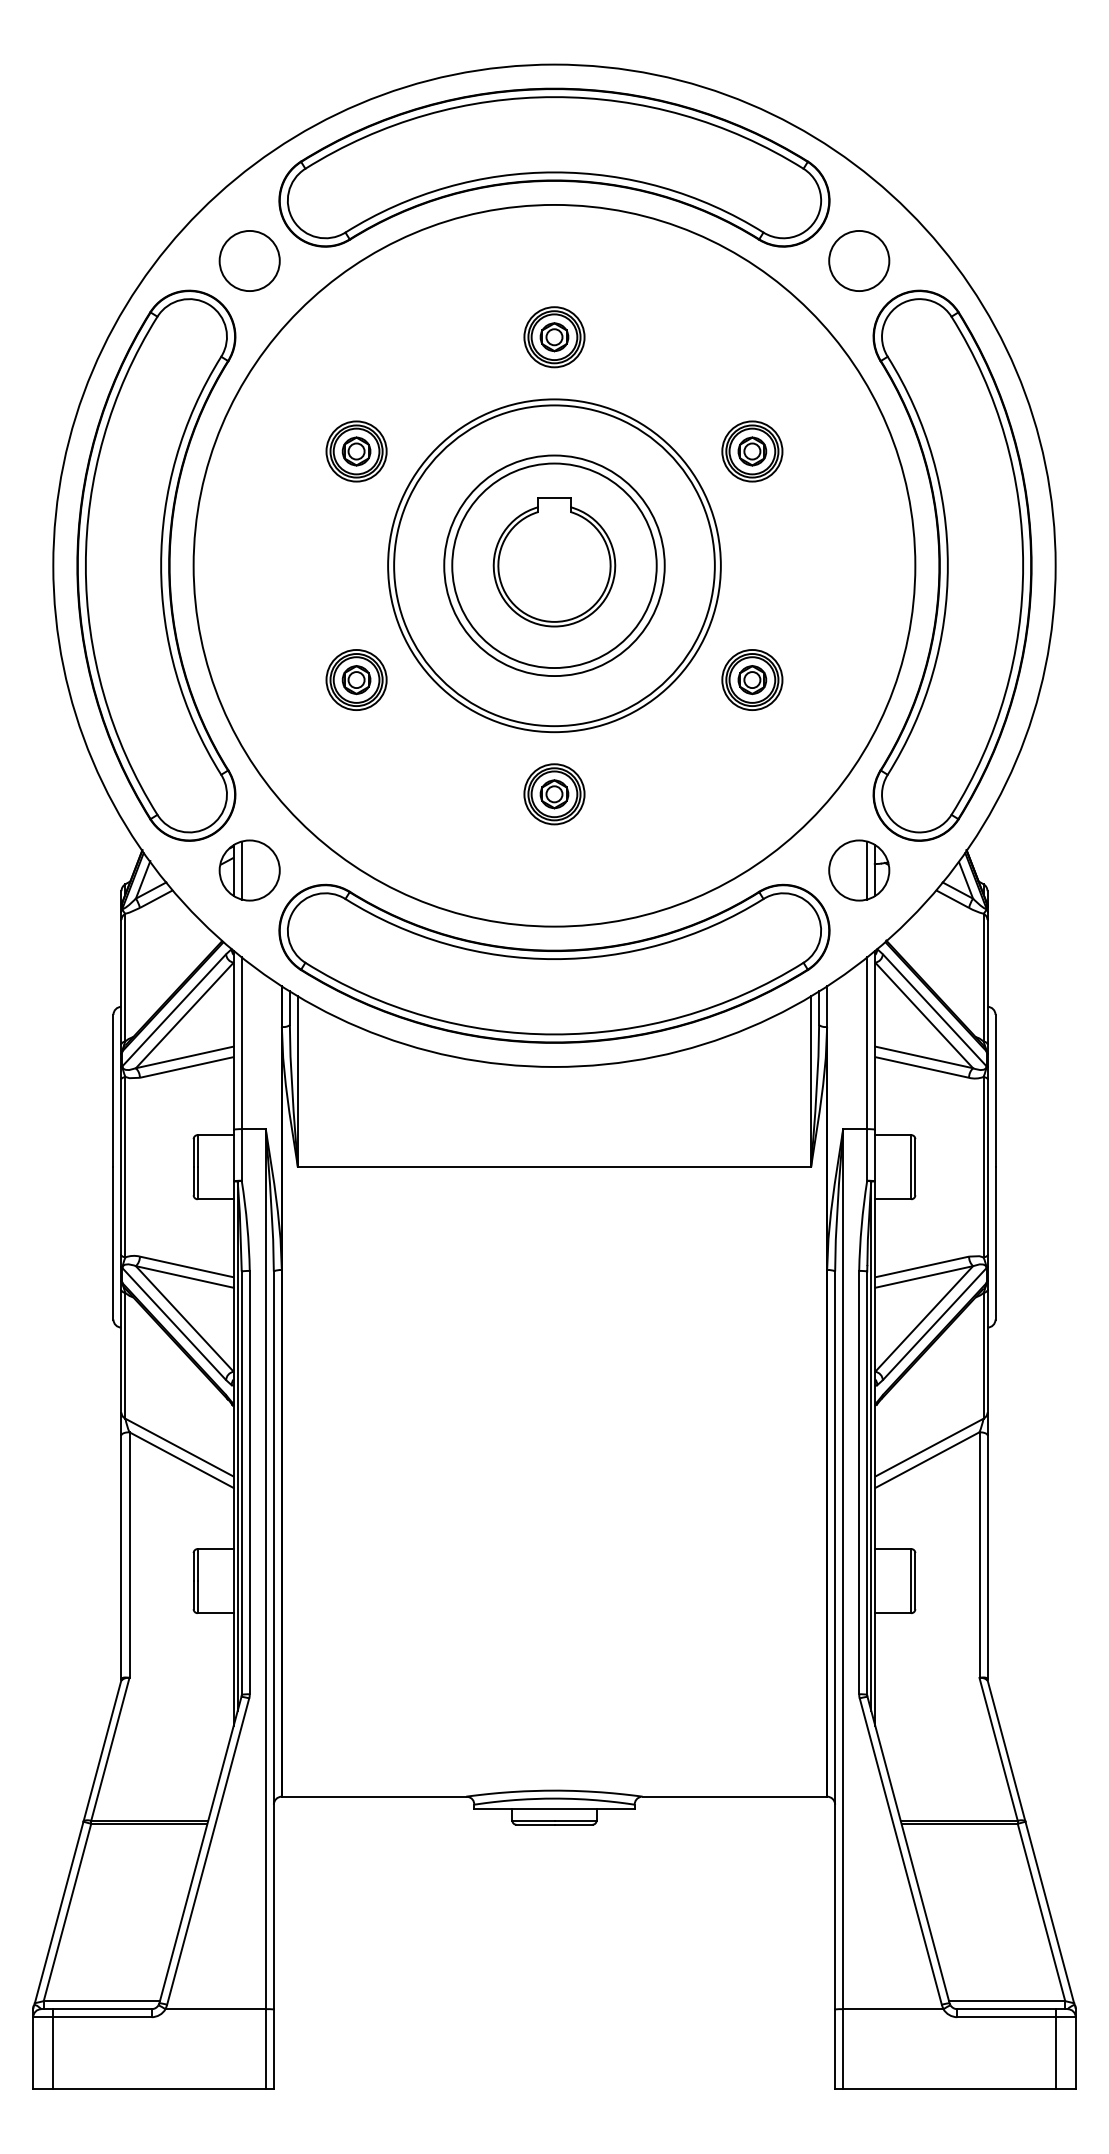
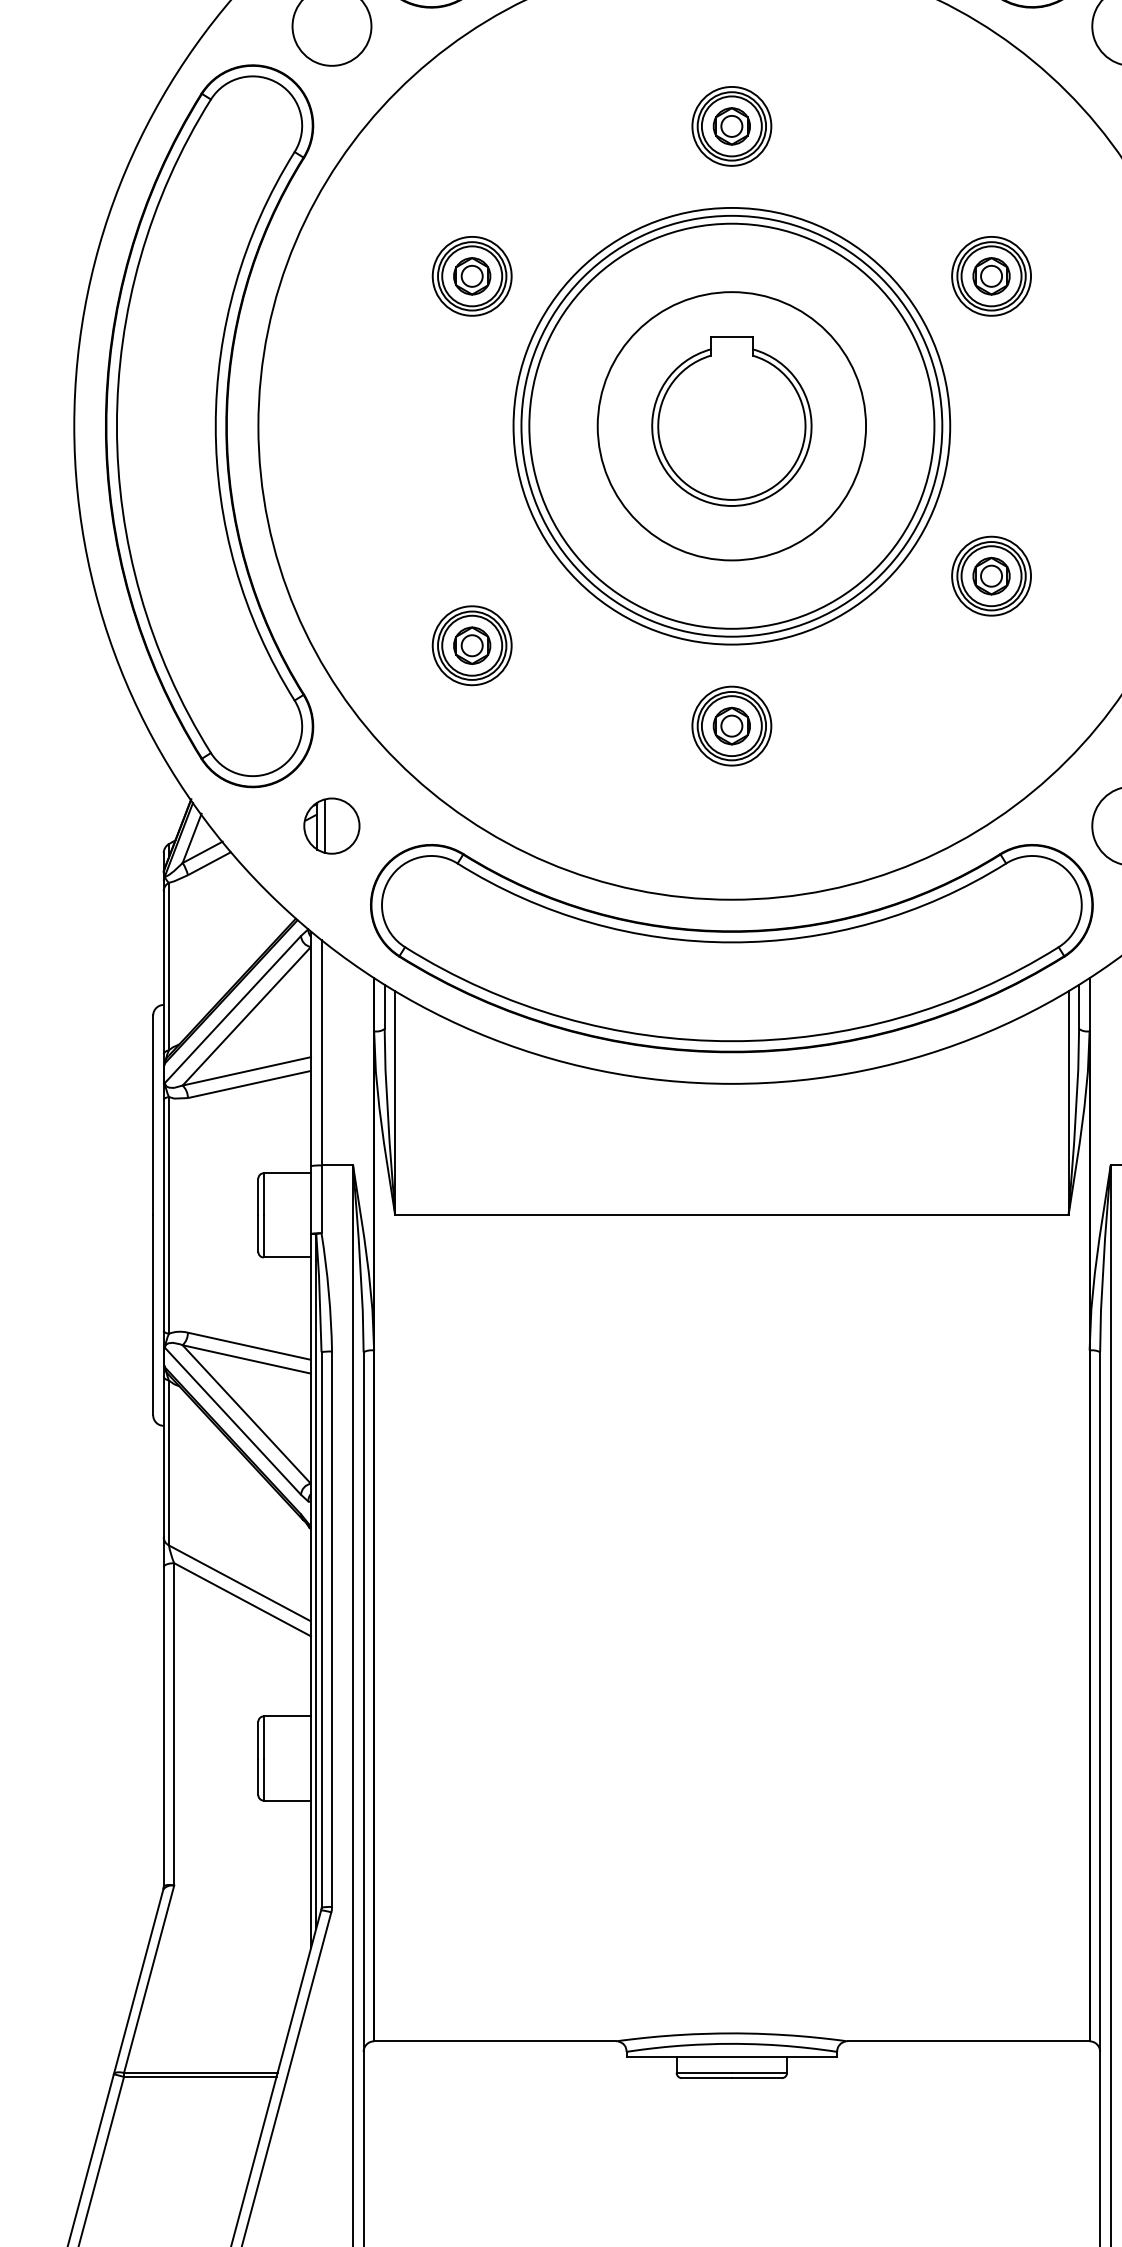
circle: (554, 565) -> (731, 425), size x1.4
part: (356, 679) -> (472, 645), moved
part: (249, 870) -> (331, 826), size x0.7

